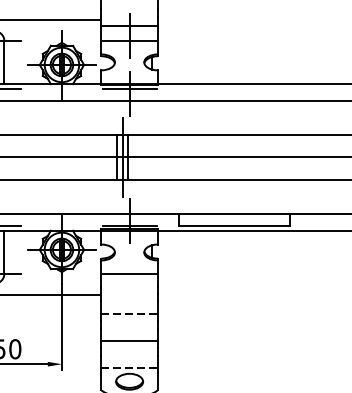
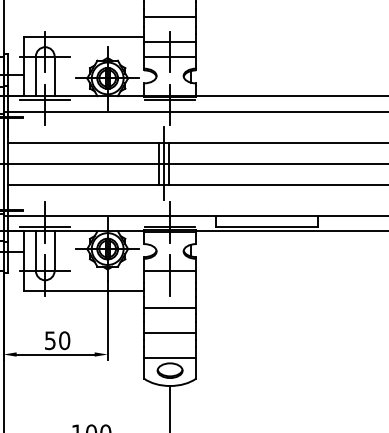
line: (130, 278) -> (170, 275), added
line: (130, 313) -> (170, 307), dashed -> solid
line: (130, 368) -> (170, 358), dashed -> solid

